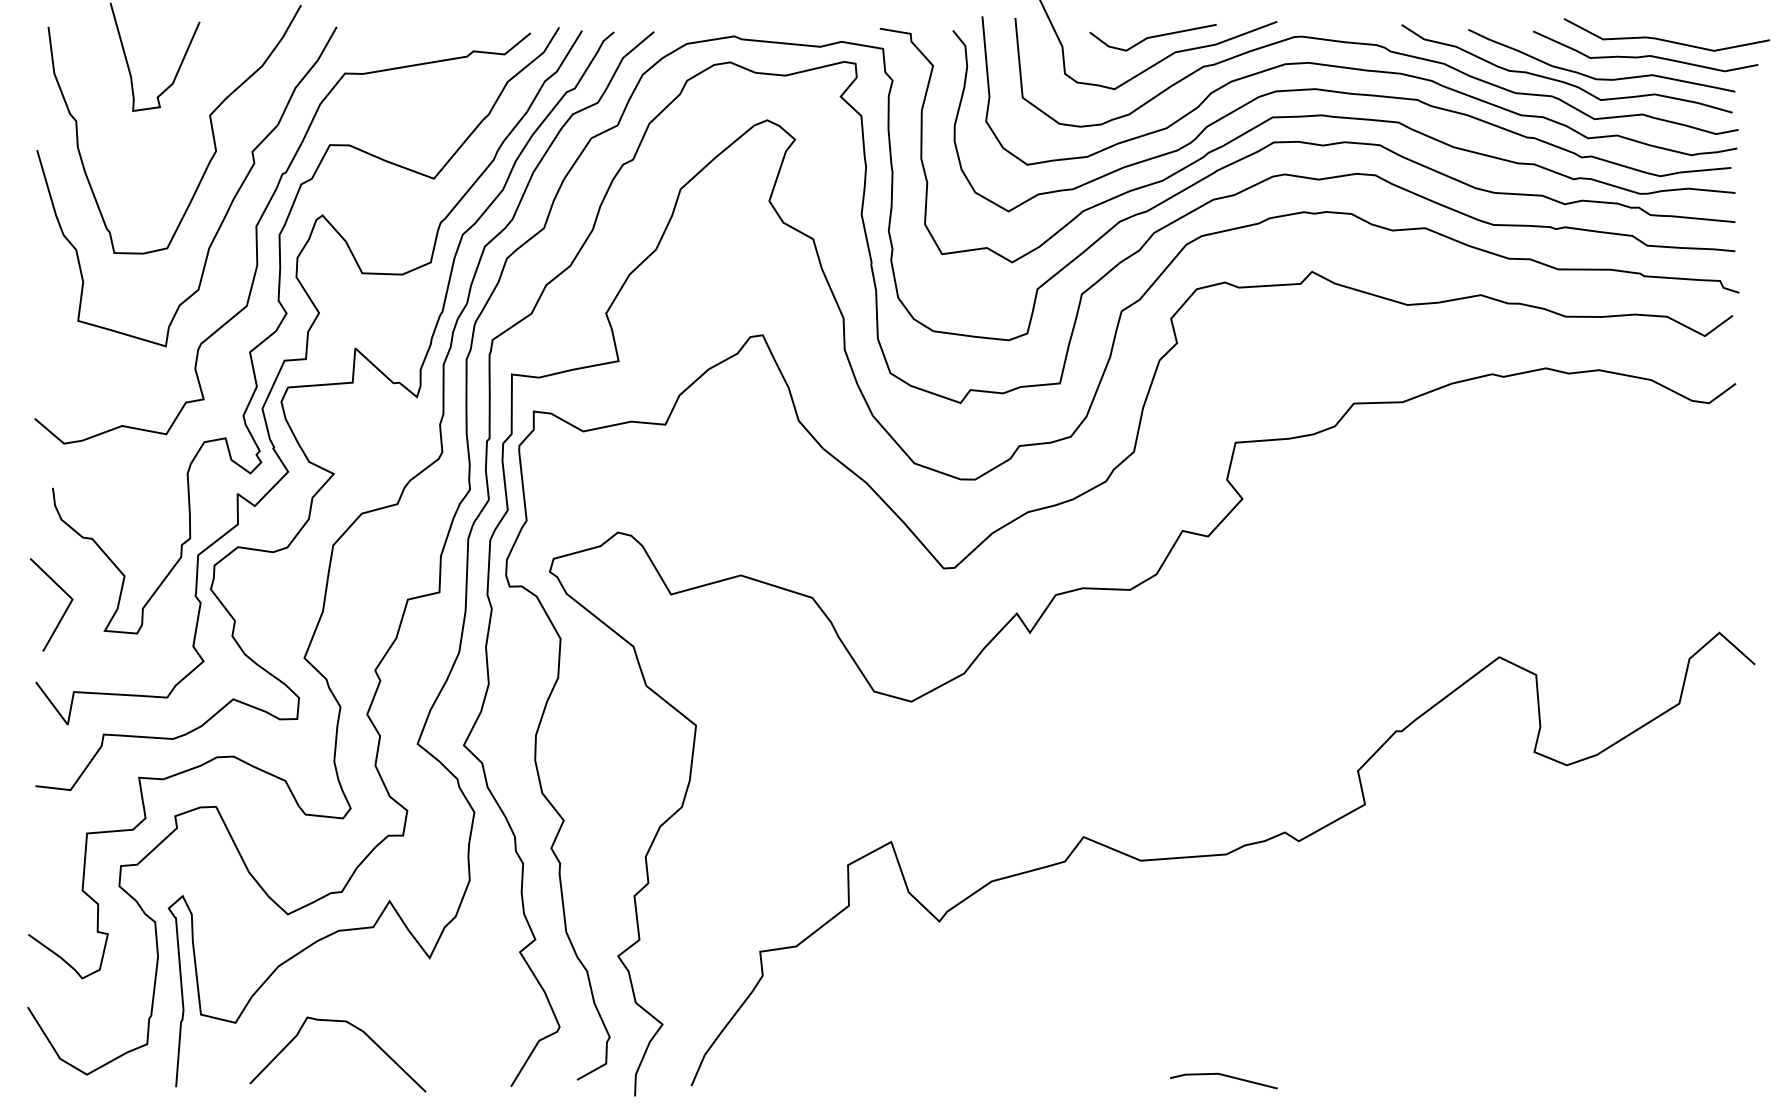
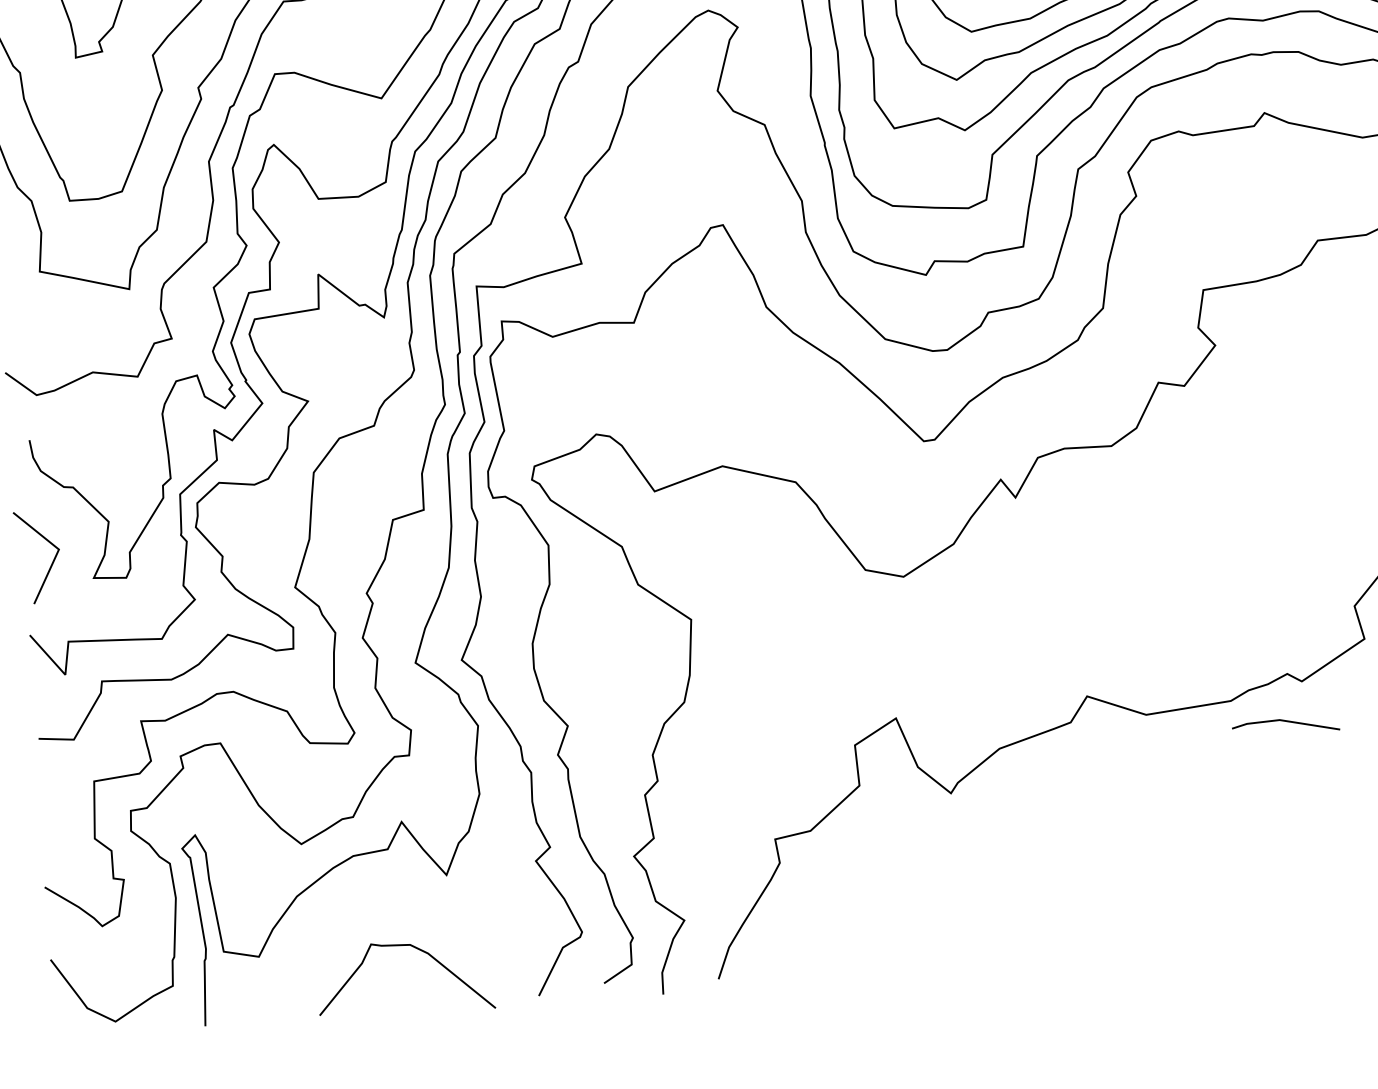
curve: (352, 1026) -> (416, 949), moved
line: (1224, 1076) -> (1286, 722), moved

